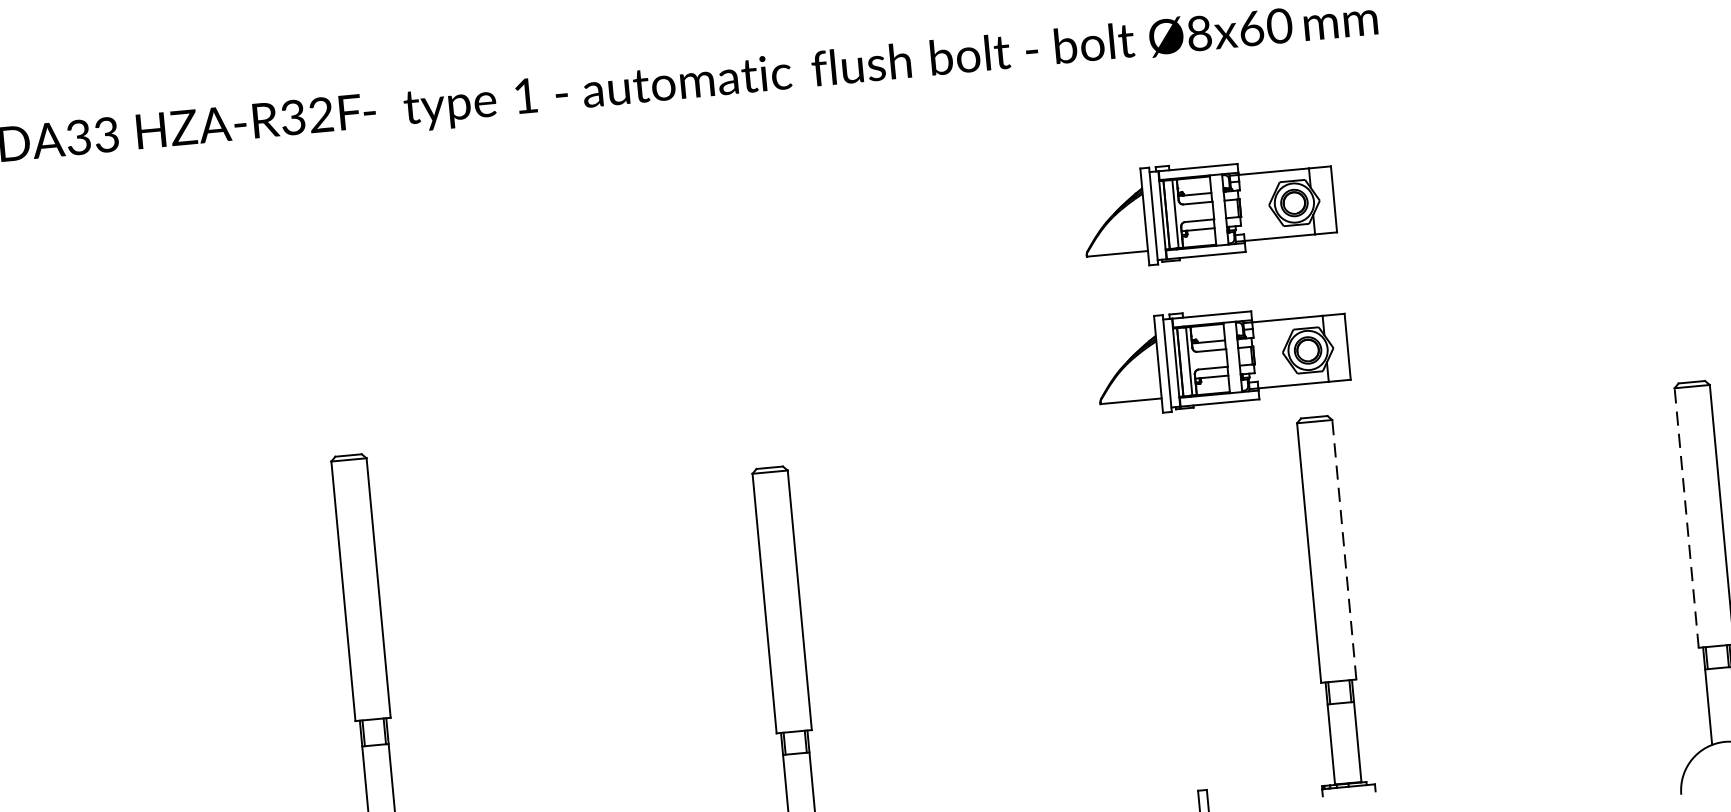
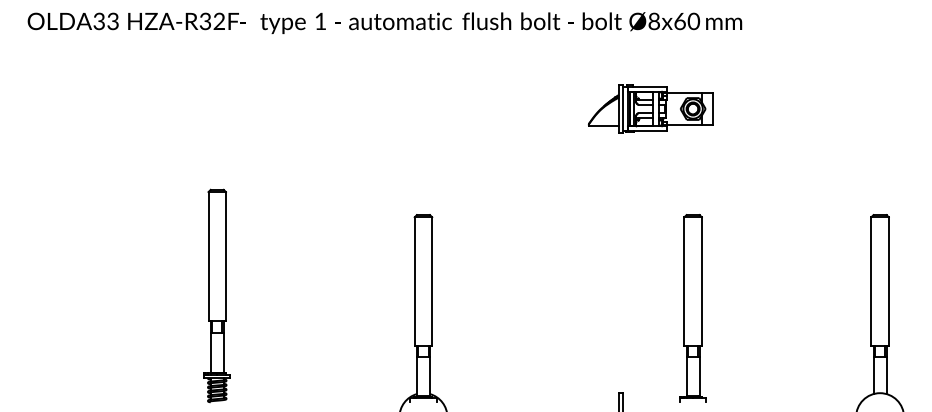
part: (1221, 357) -> (650, 181), removed
line: (1686, 517) -> (871, 281), dashed -> solid
line: (1343, 549) -> (701, 281), dashed -> solid

